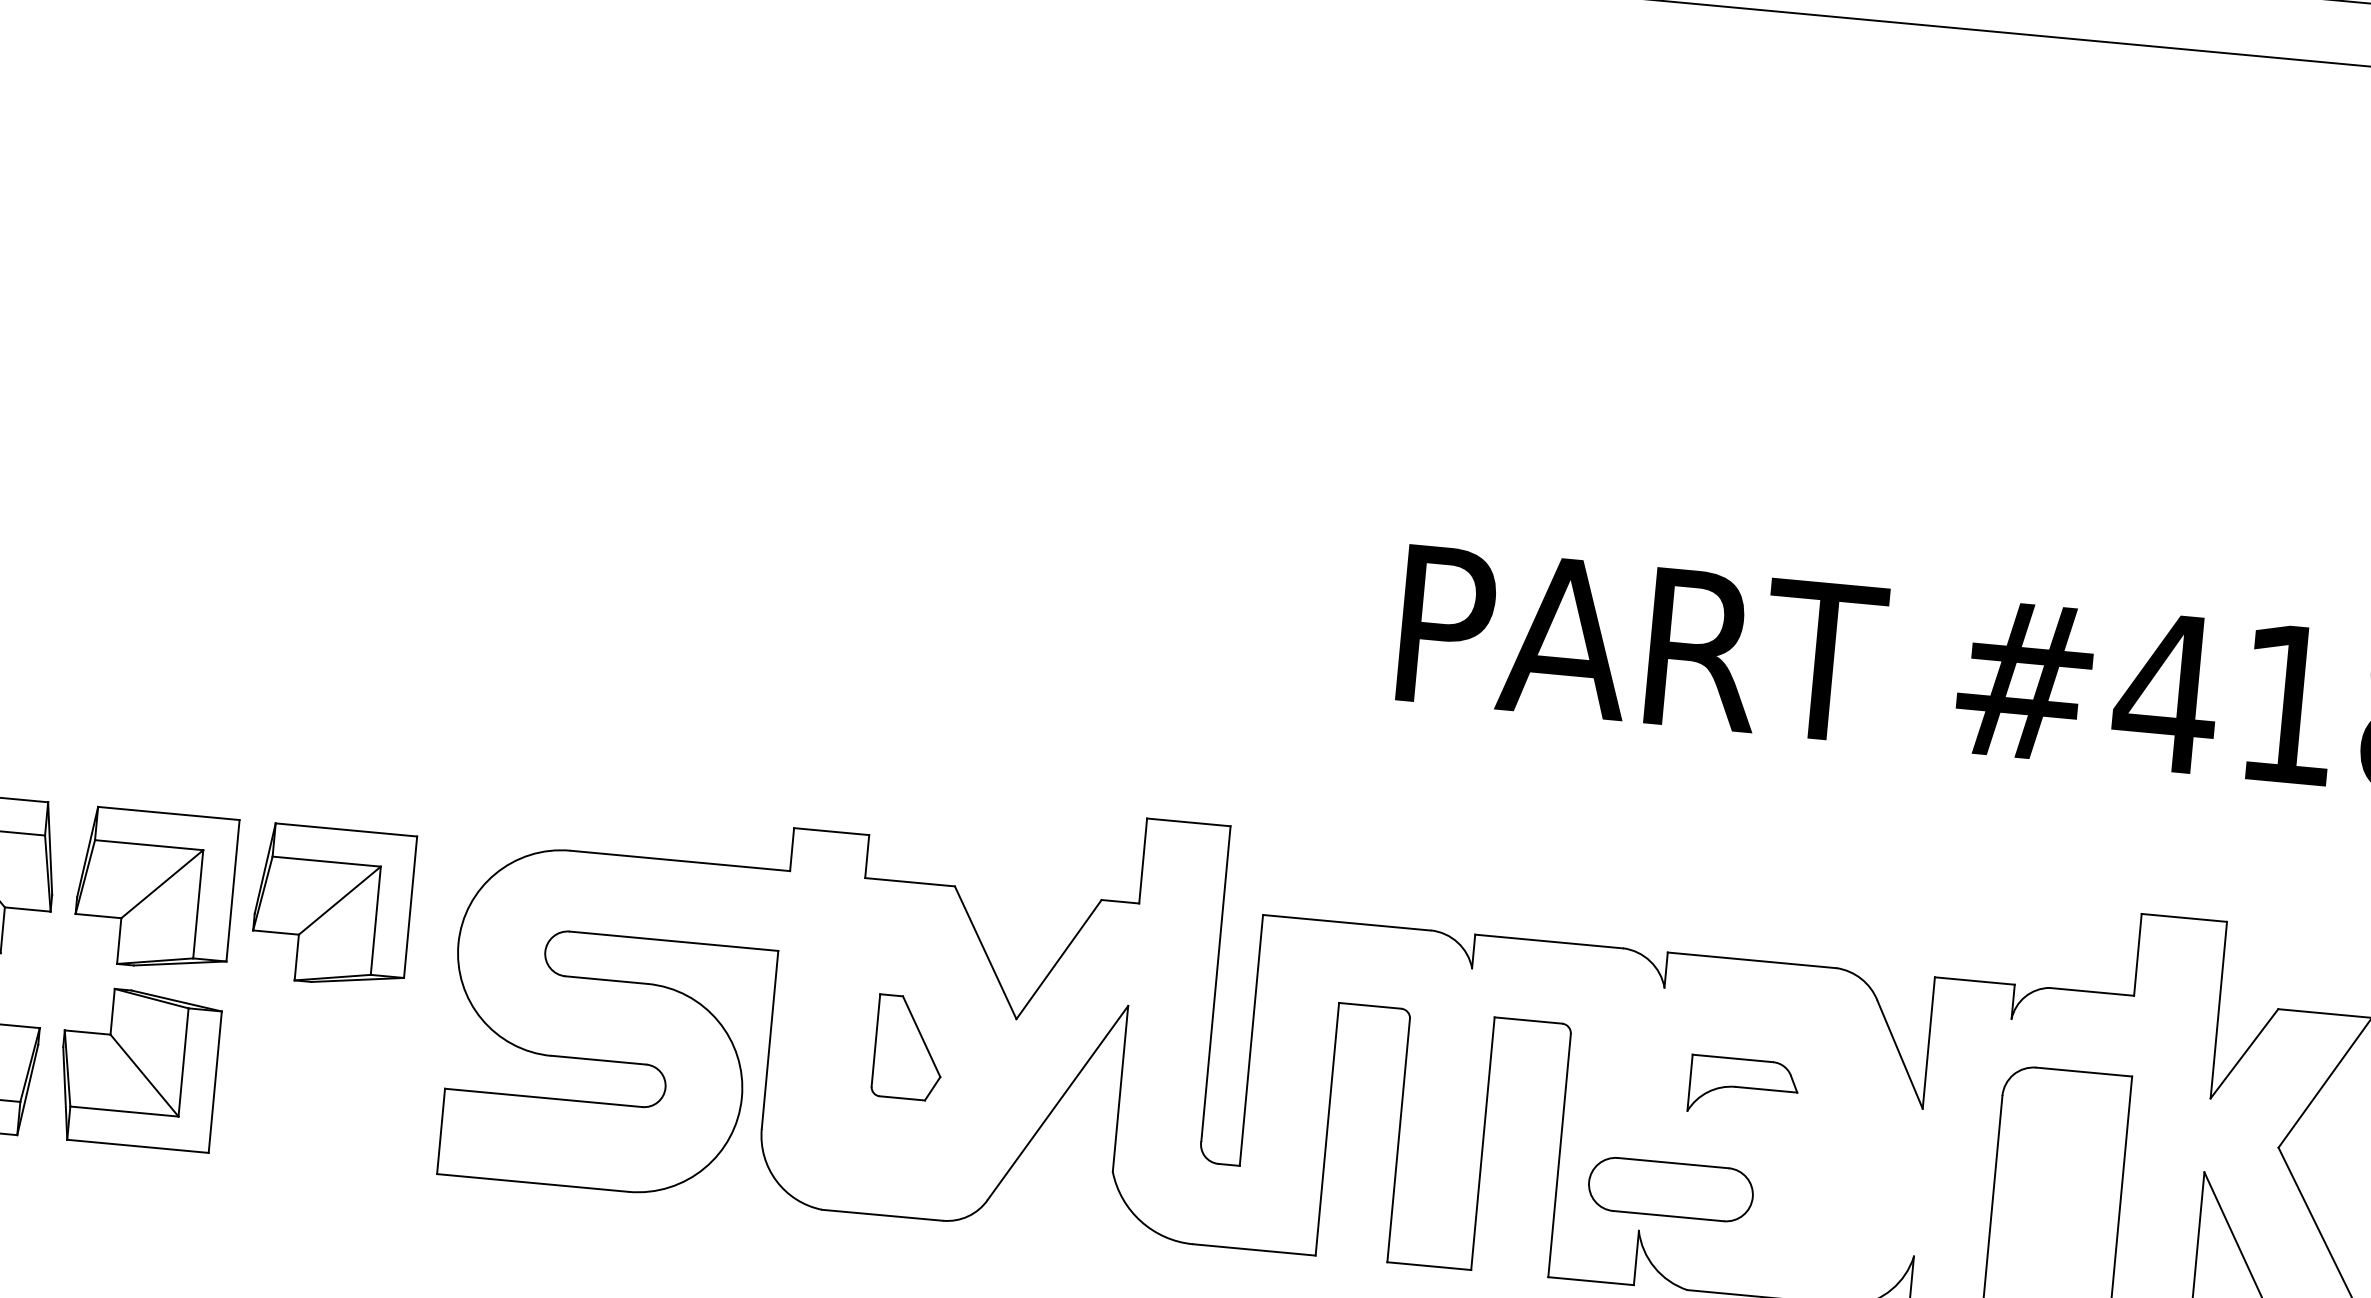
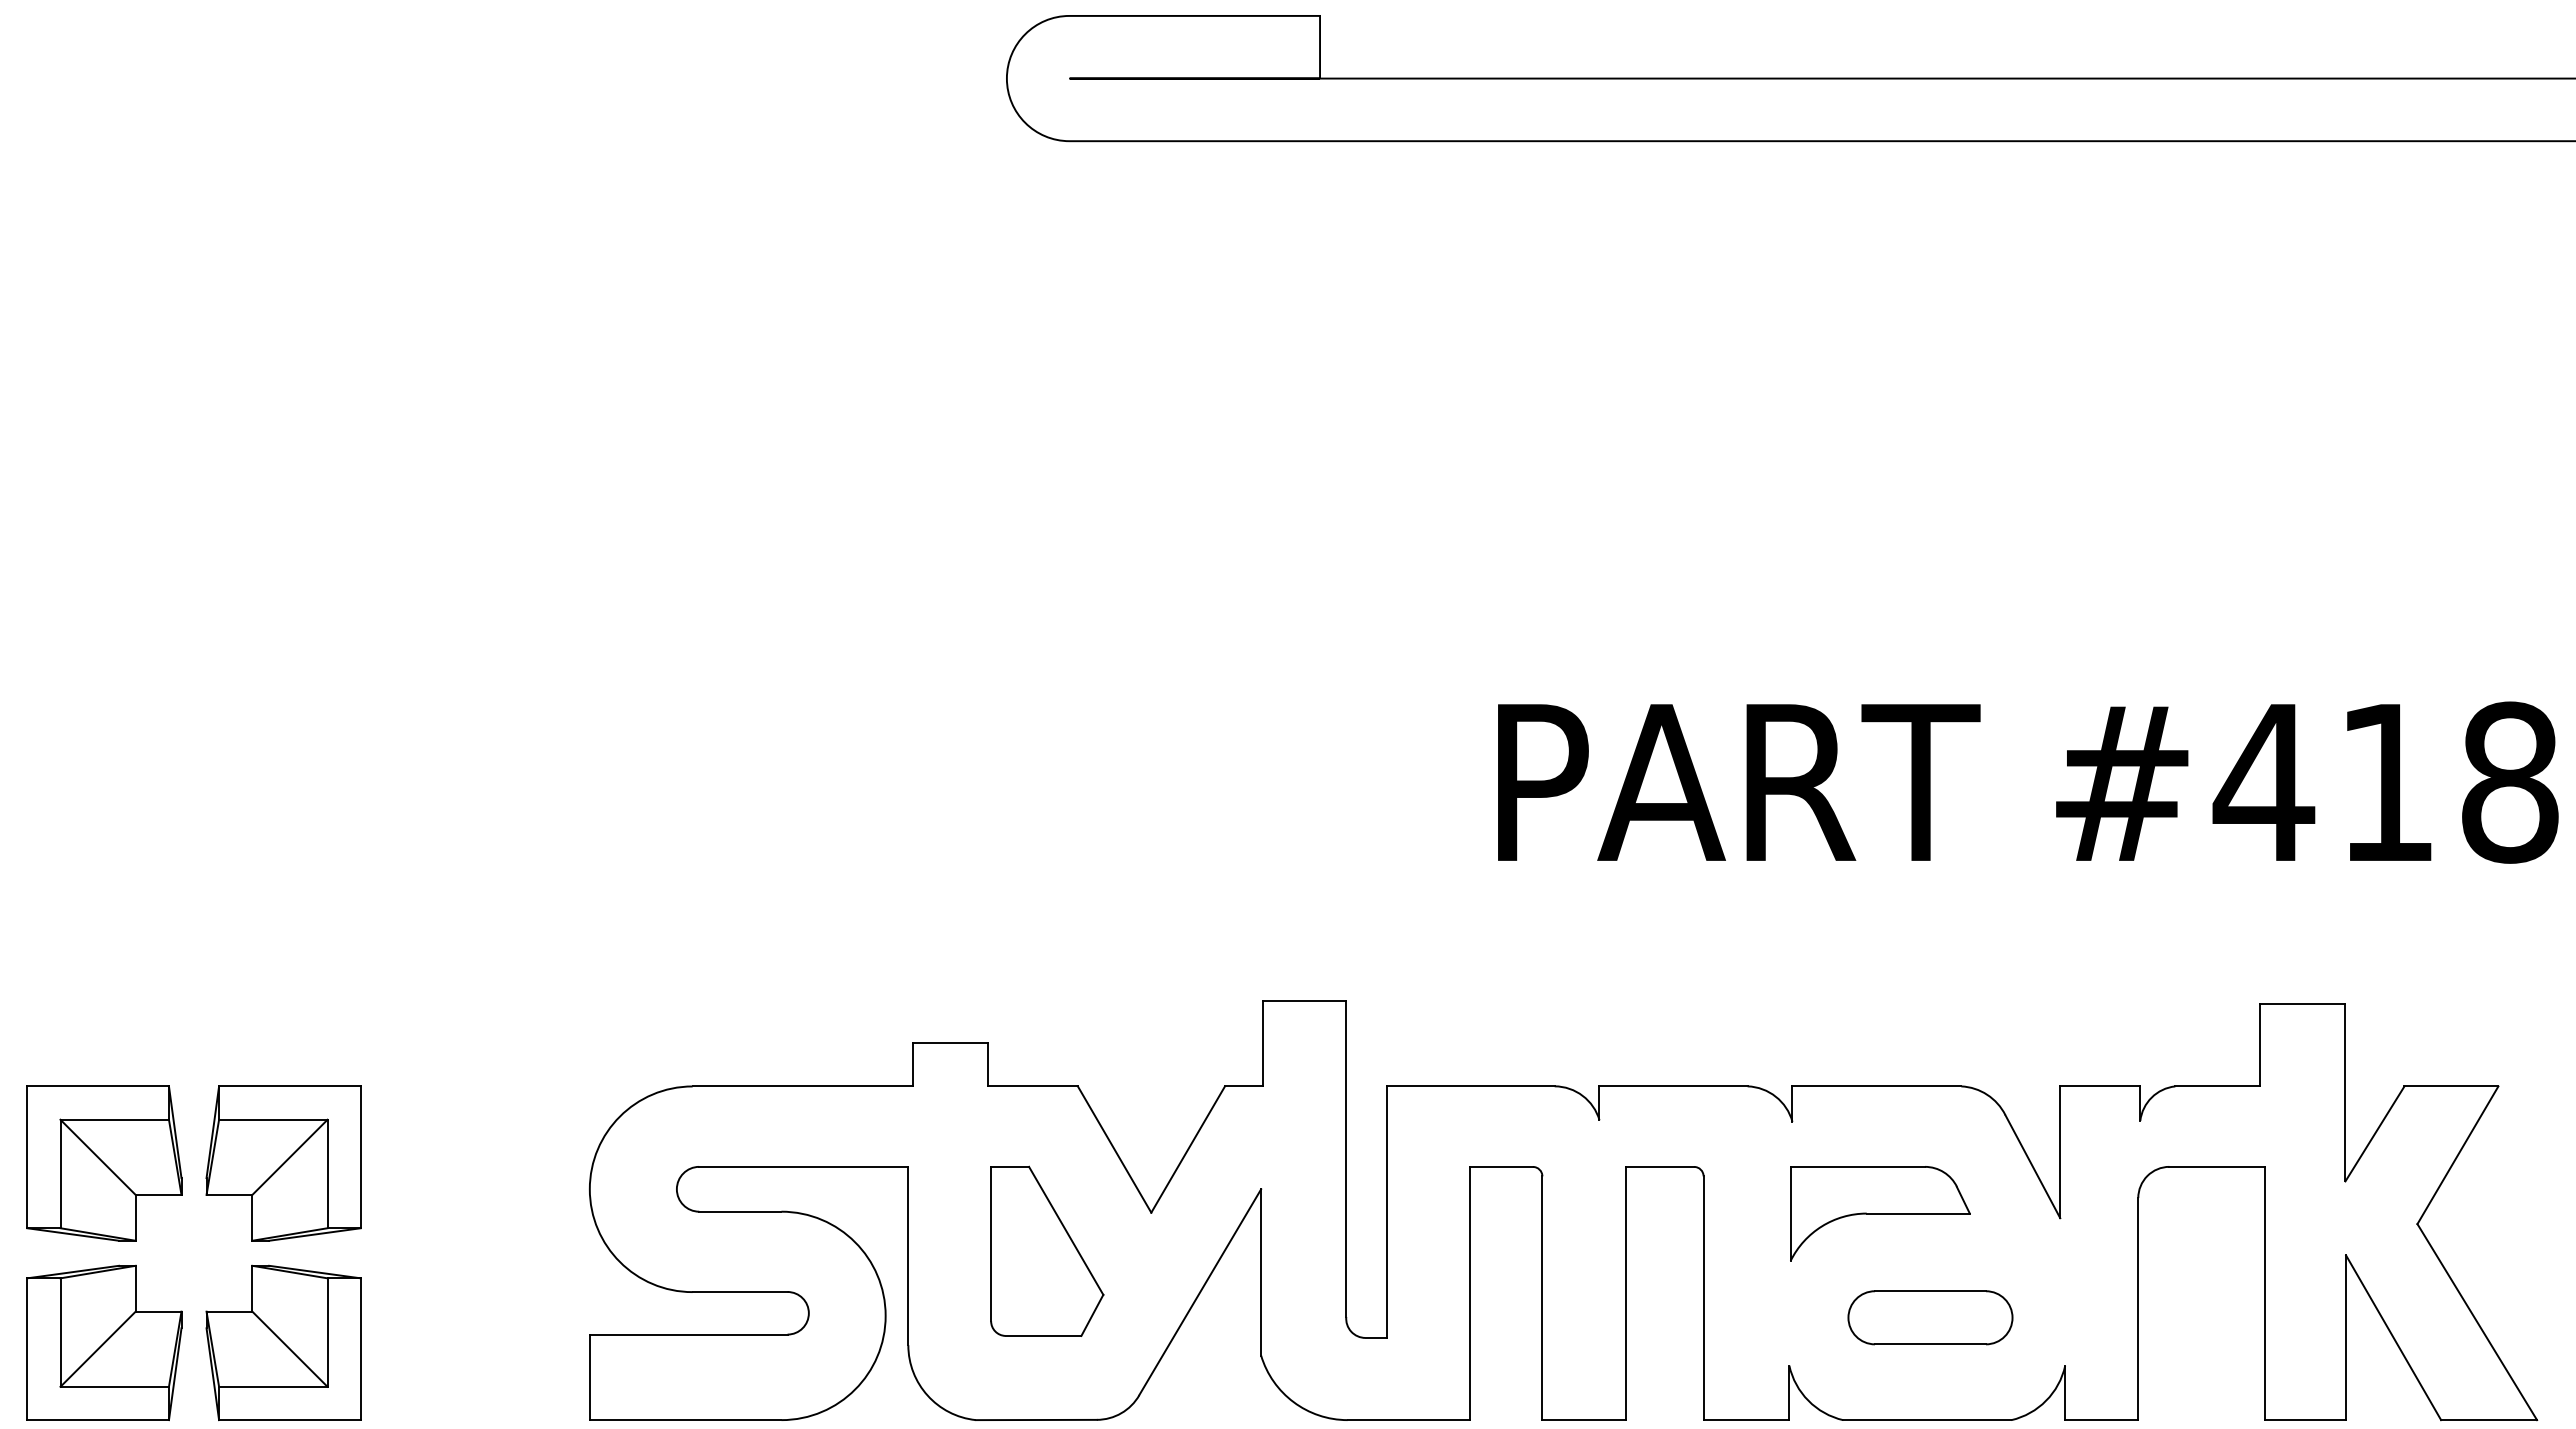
part: (332, 906) -> (461, 1163), removed
part: (909, 1047) -> (1047, 1250), size x1.67
part: (1743, 1087) -> (1880, 1213), size x1.67
part: (1670, 1189) -> (1930, 1317), moved

